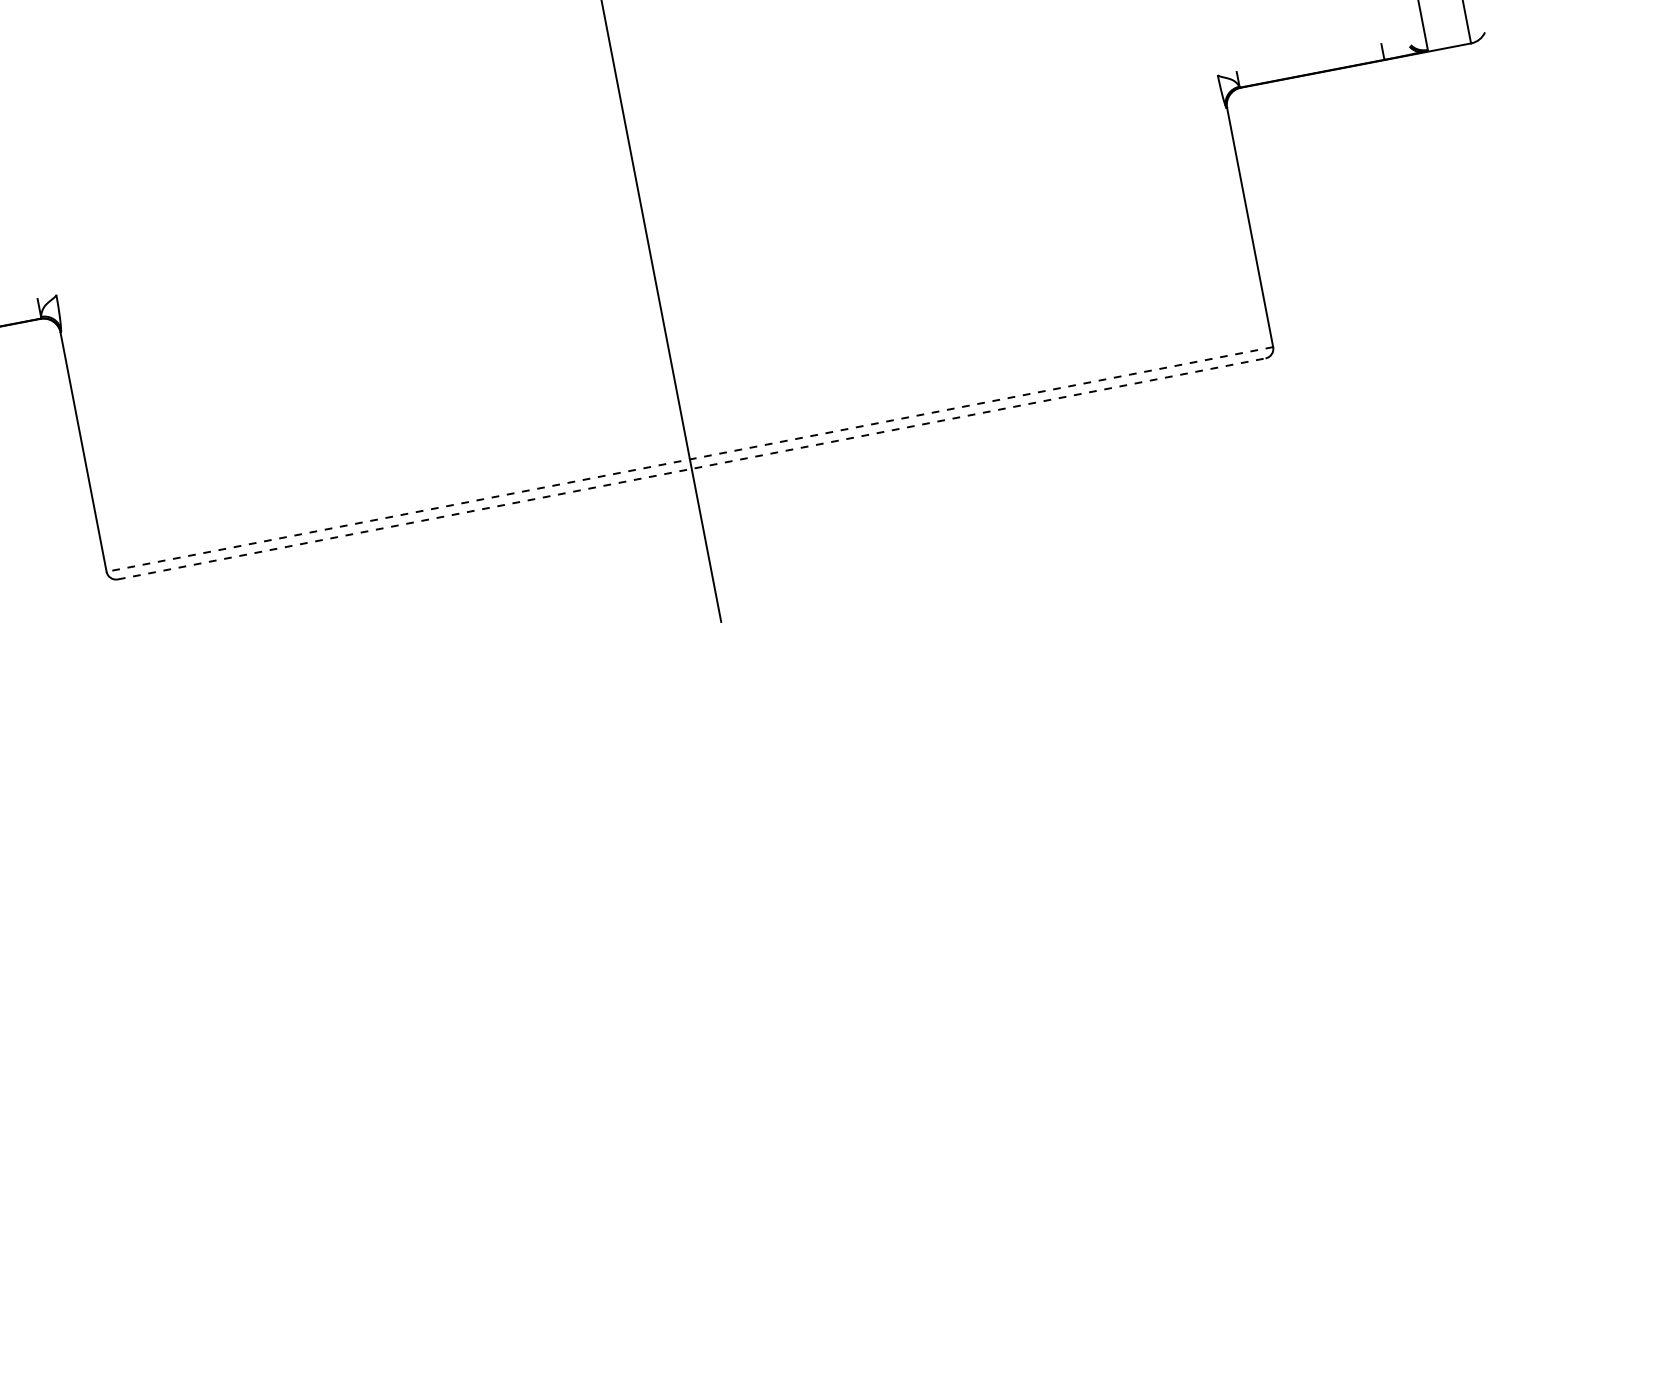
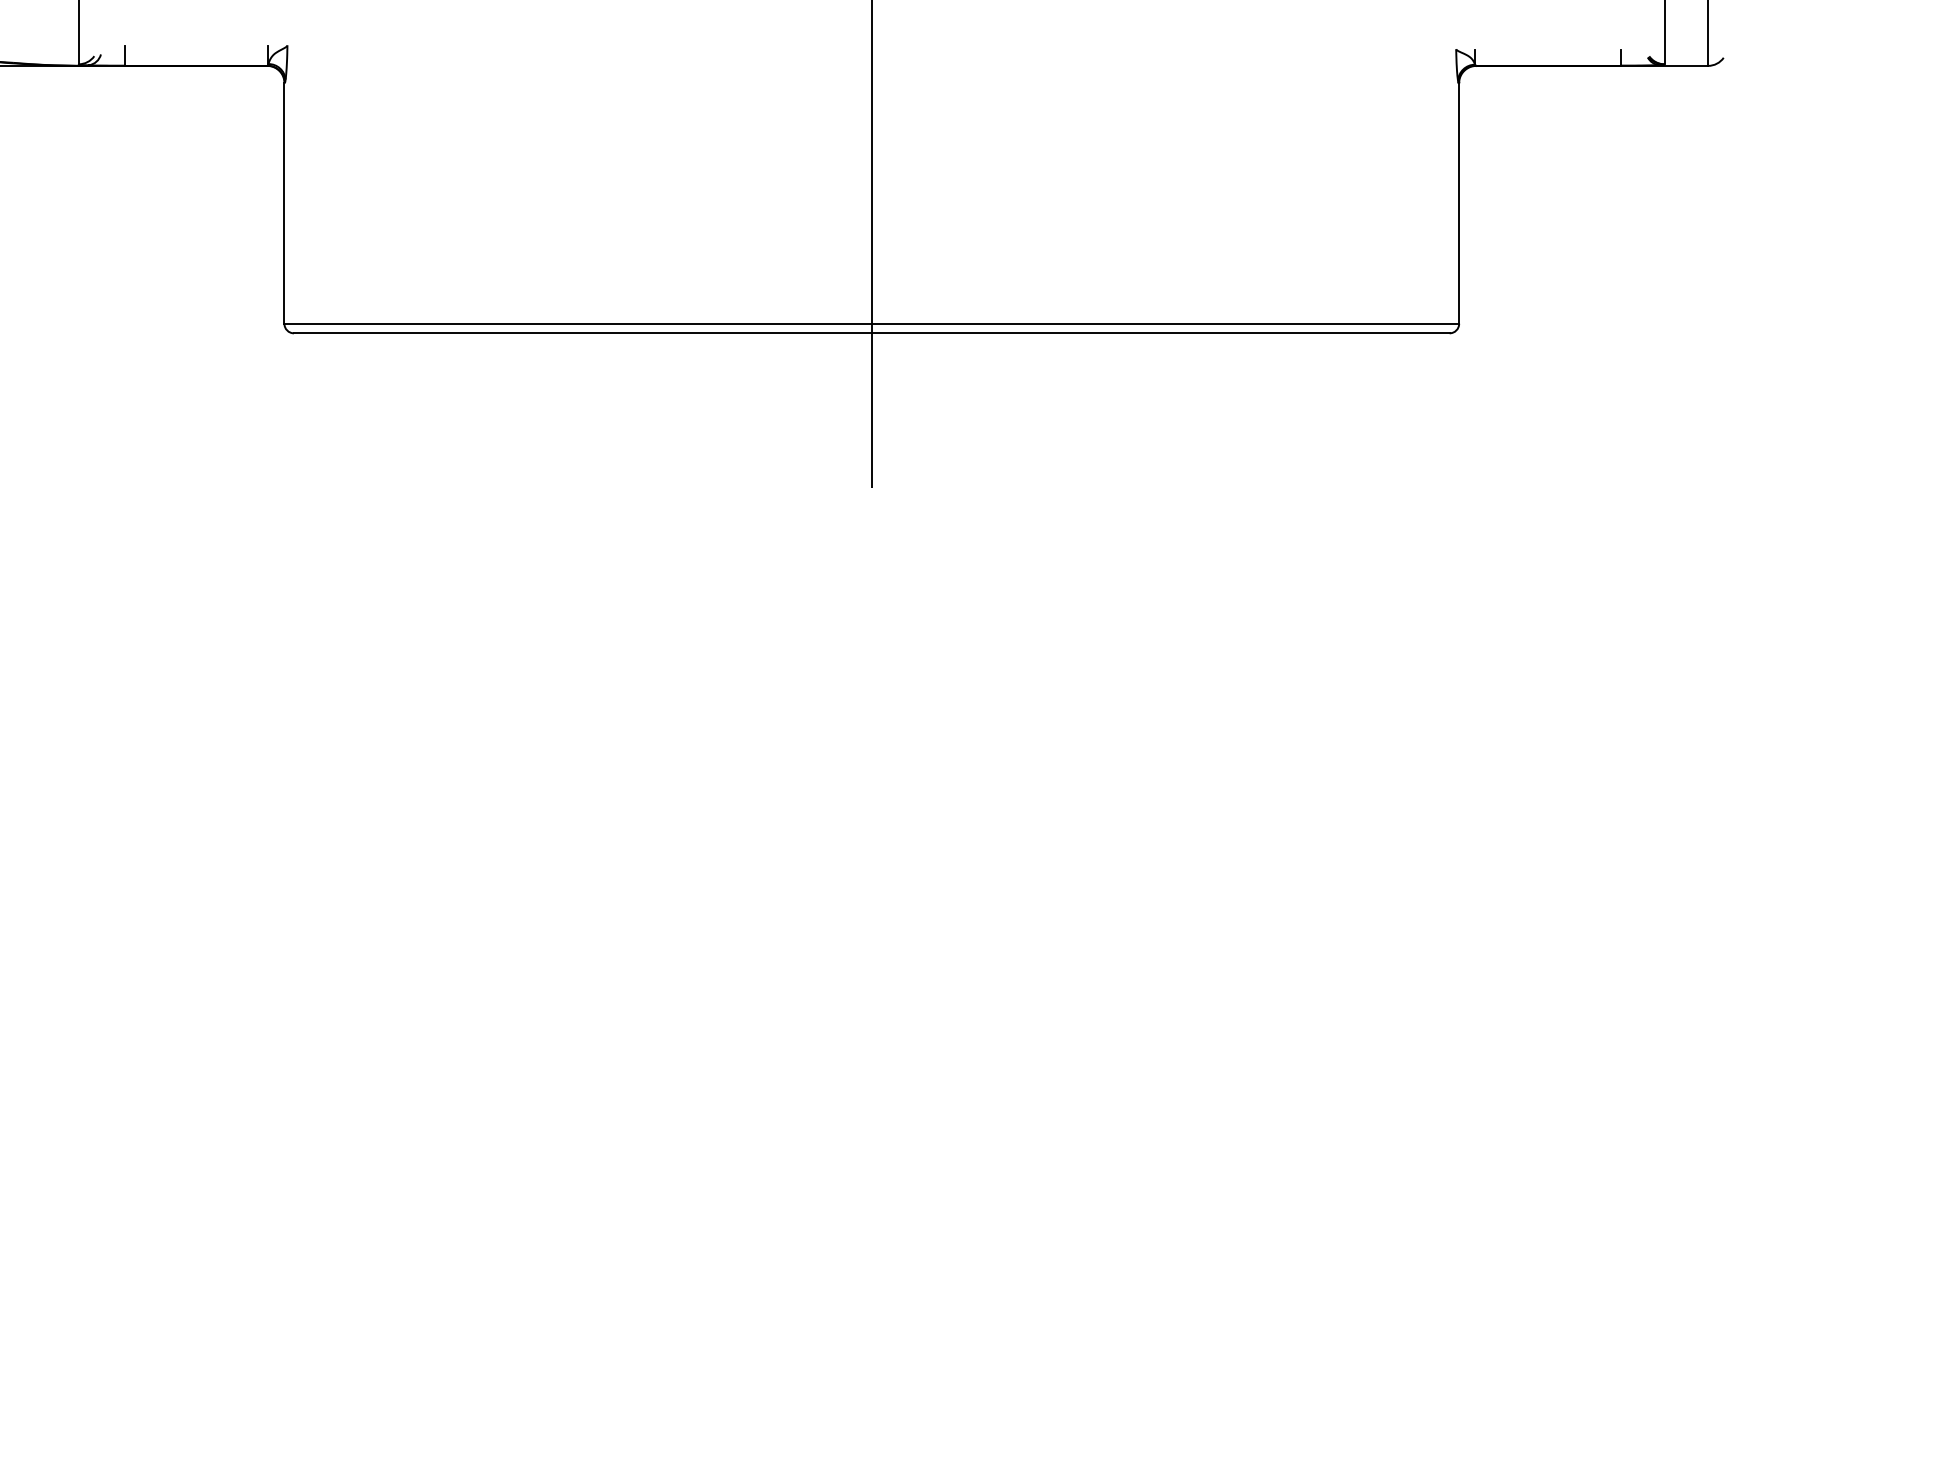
line: (689, 459) -> (871, 323), dashed -> solid
line: (691, 469) -> (871, 333), dashed -> solid

